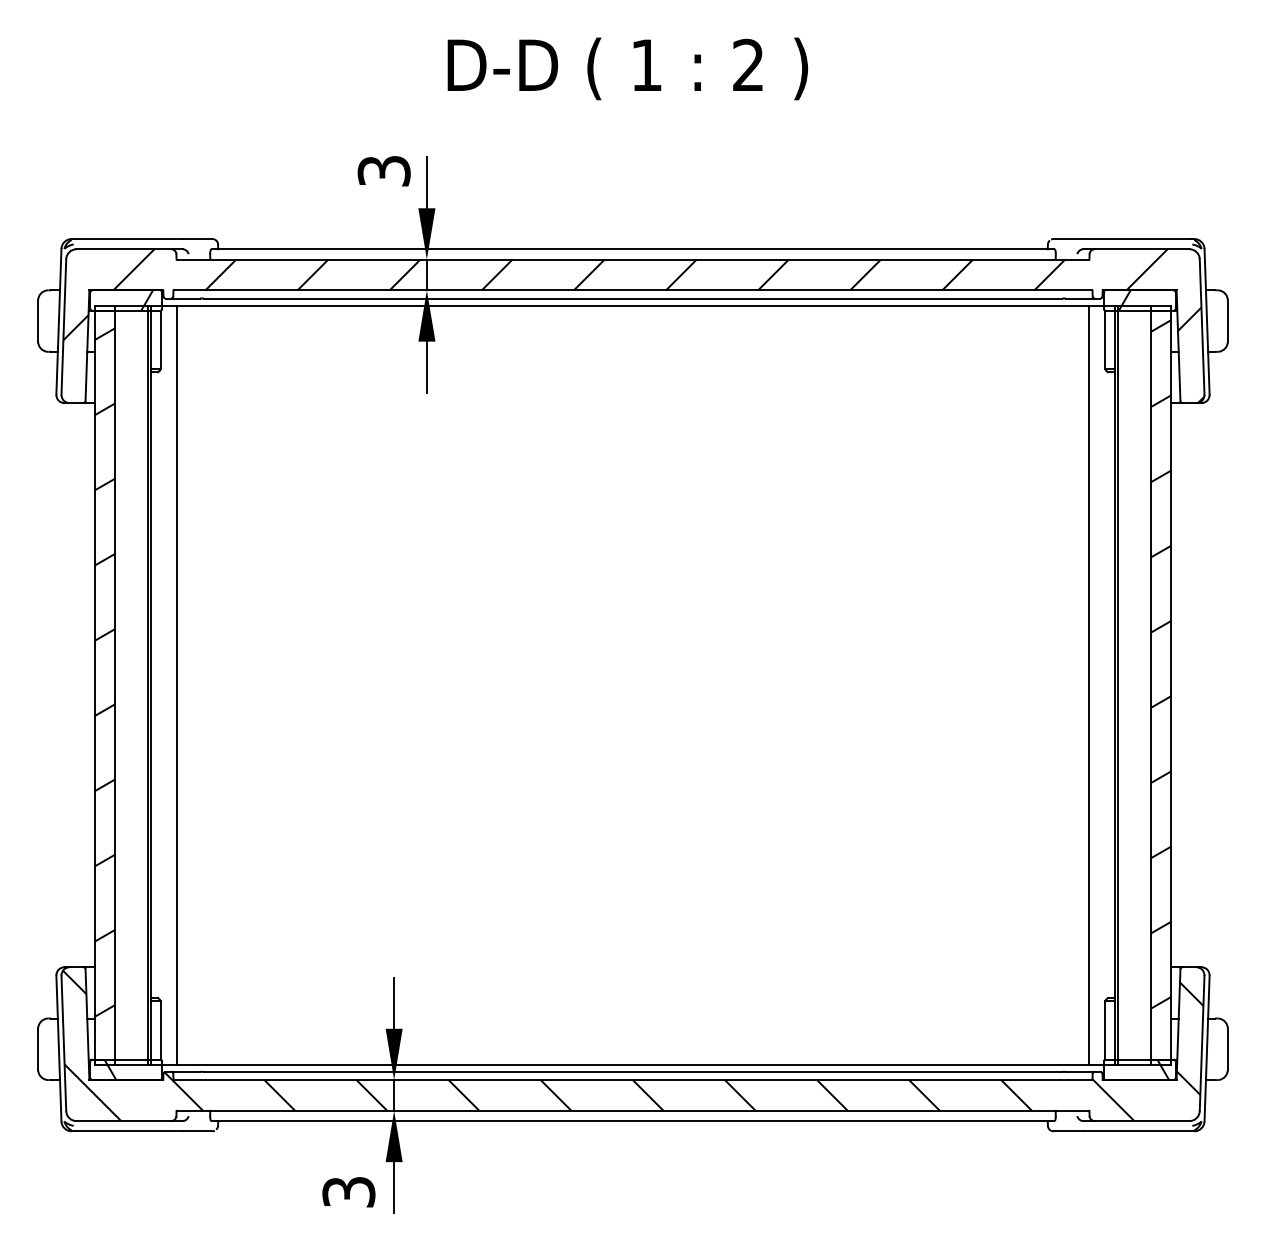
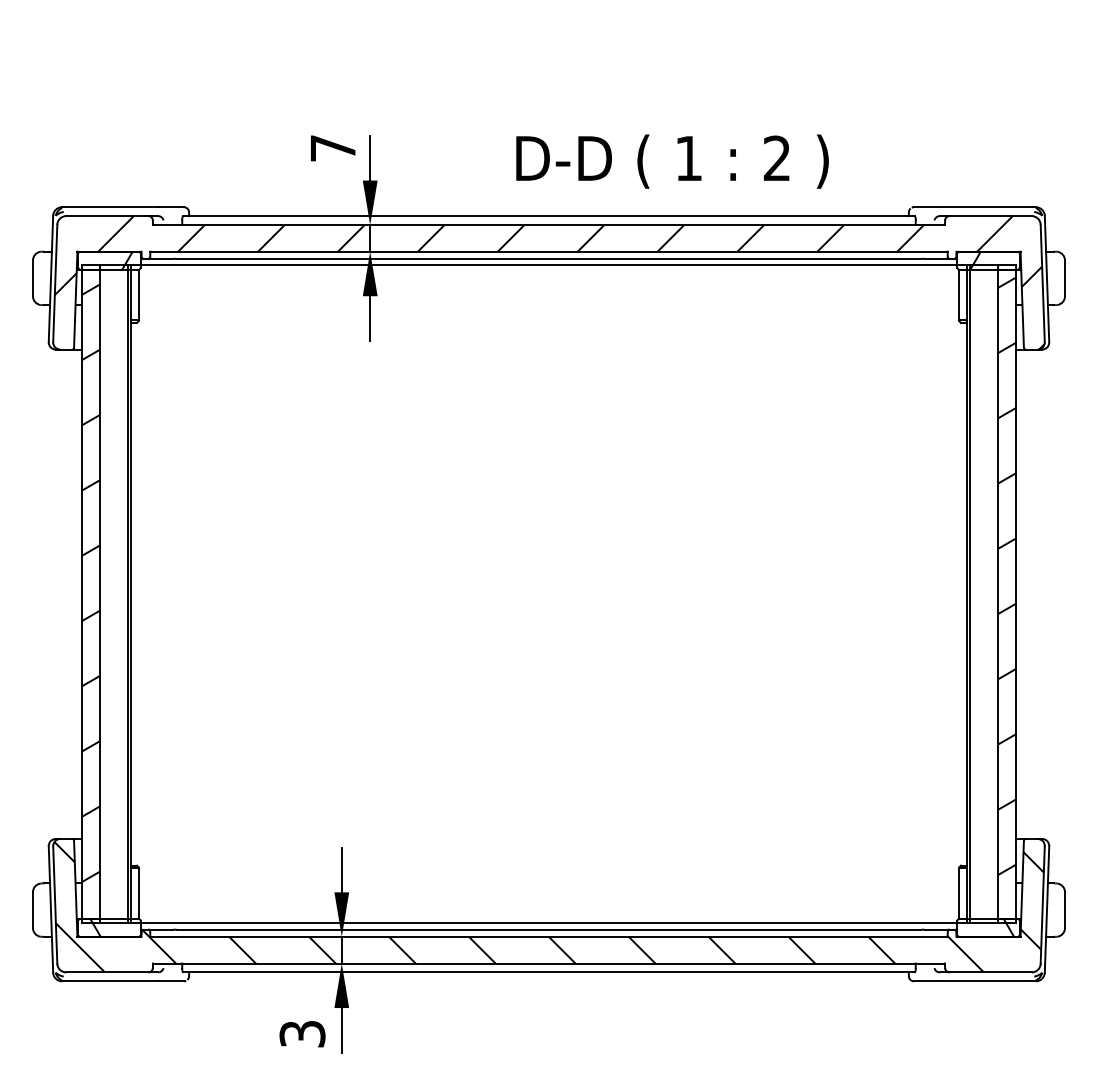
text: (627, 68) -> (672, 161), moved
text: (384, 171) -> (333, 148), 3 -> 7
line: (177, 685) -> (153, 594), removed
line: (1088, 685) -> (944, 594), removed

